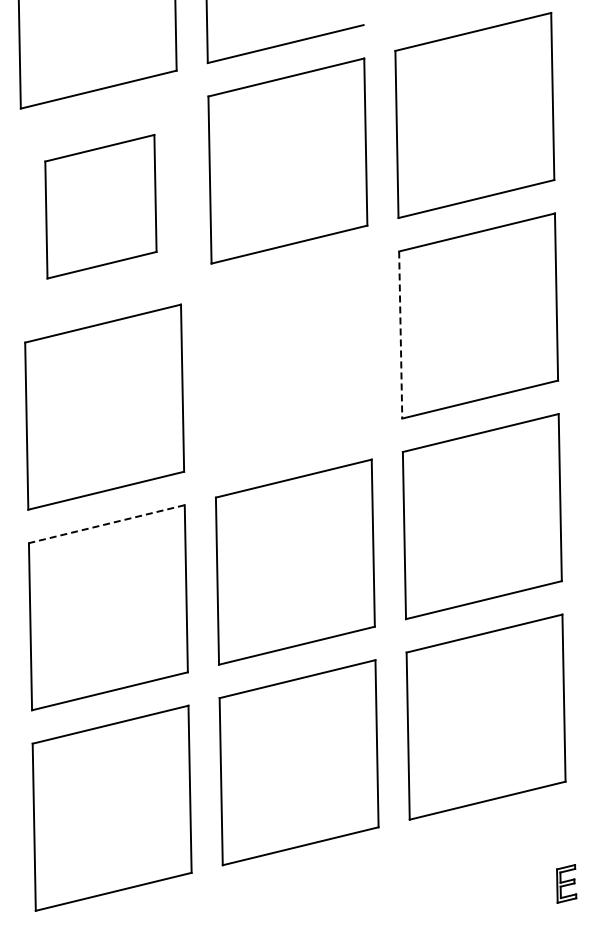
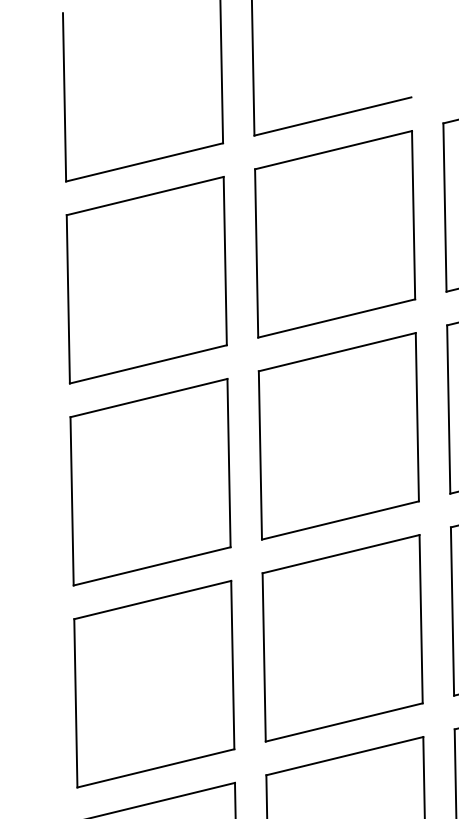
part: (100, 206) -> (146, 280), size x1.43
line: (400, 335) -> (448, 410), dashed -> solid
part: (291, 361) -> (338, 436), added
line: (106, 524) -> (152, 600), dashed -> solid

